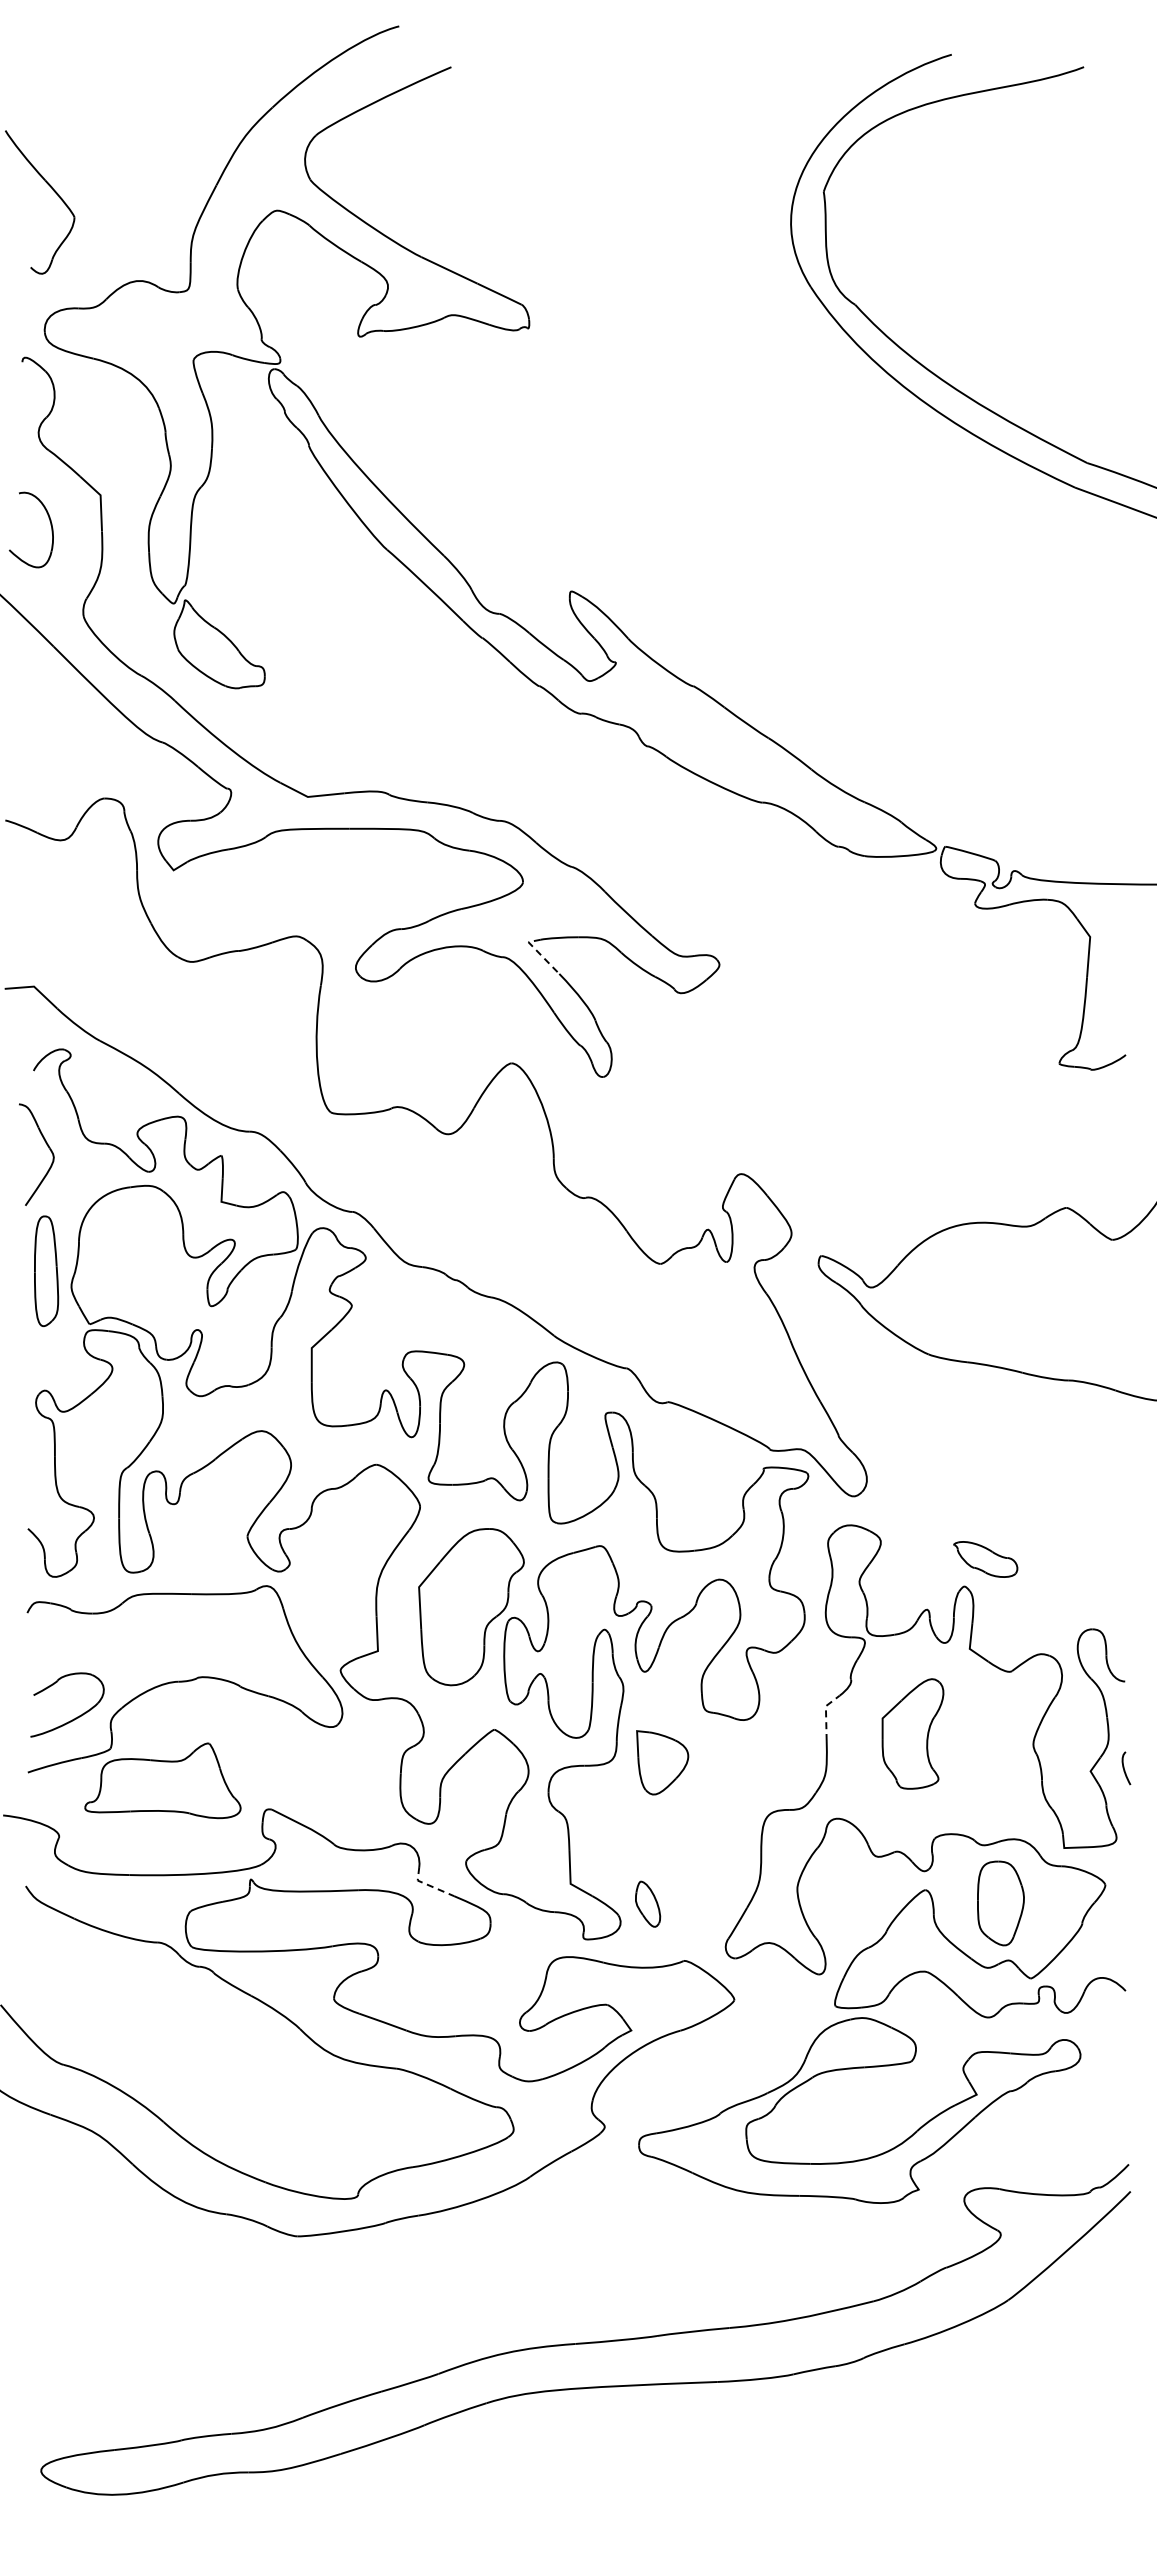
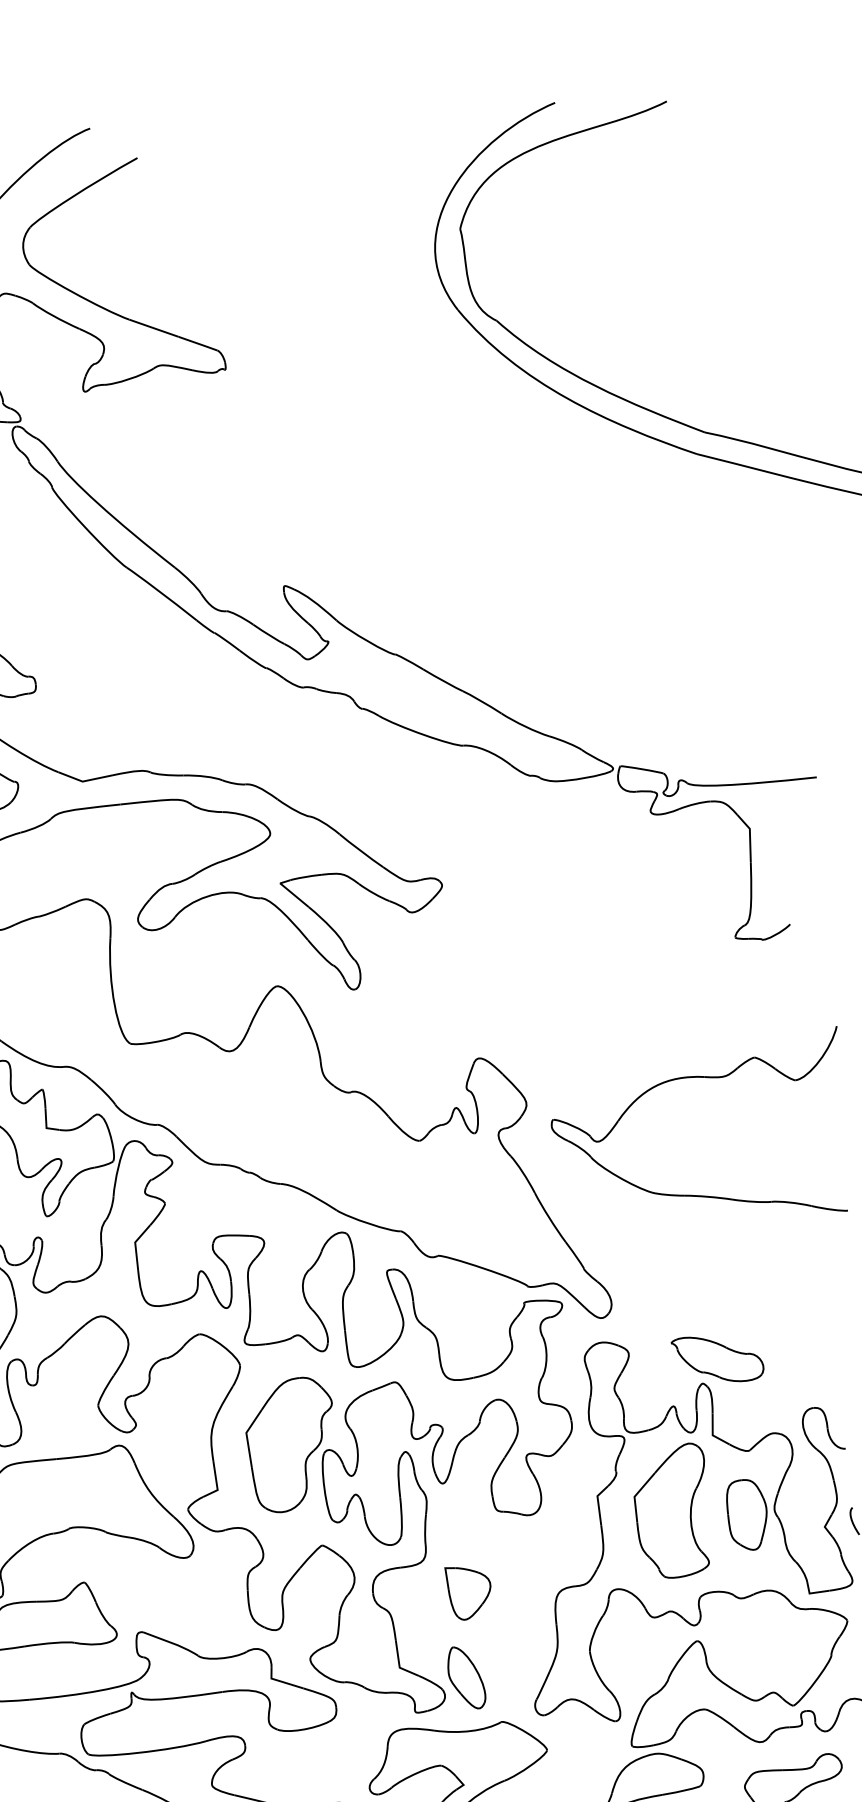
line: (539, 953) -> (290, 891), dashed -> solid
part: (985, 1559) -> (717, 1359), size x1.67
line: (826, 1714) -> (598, 1503), dashed -> solid
part: (912, 1733) -> (672, 1511), size x1.43
part: (662, 1762) -> (469, 1592), moved
line: (429, 1885) -> (281, 1681), dashed -> solid
part: (647, 1903) -> (465, 1677), size x1.67
part: (1000, 1903) -> (747, 1515), moved

